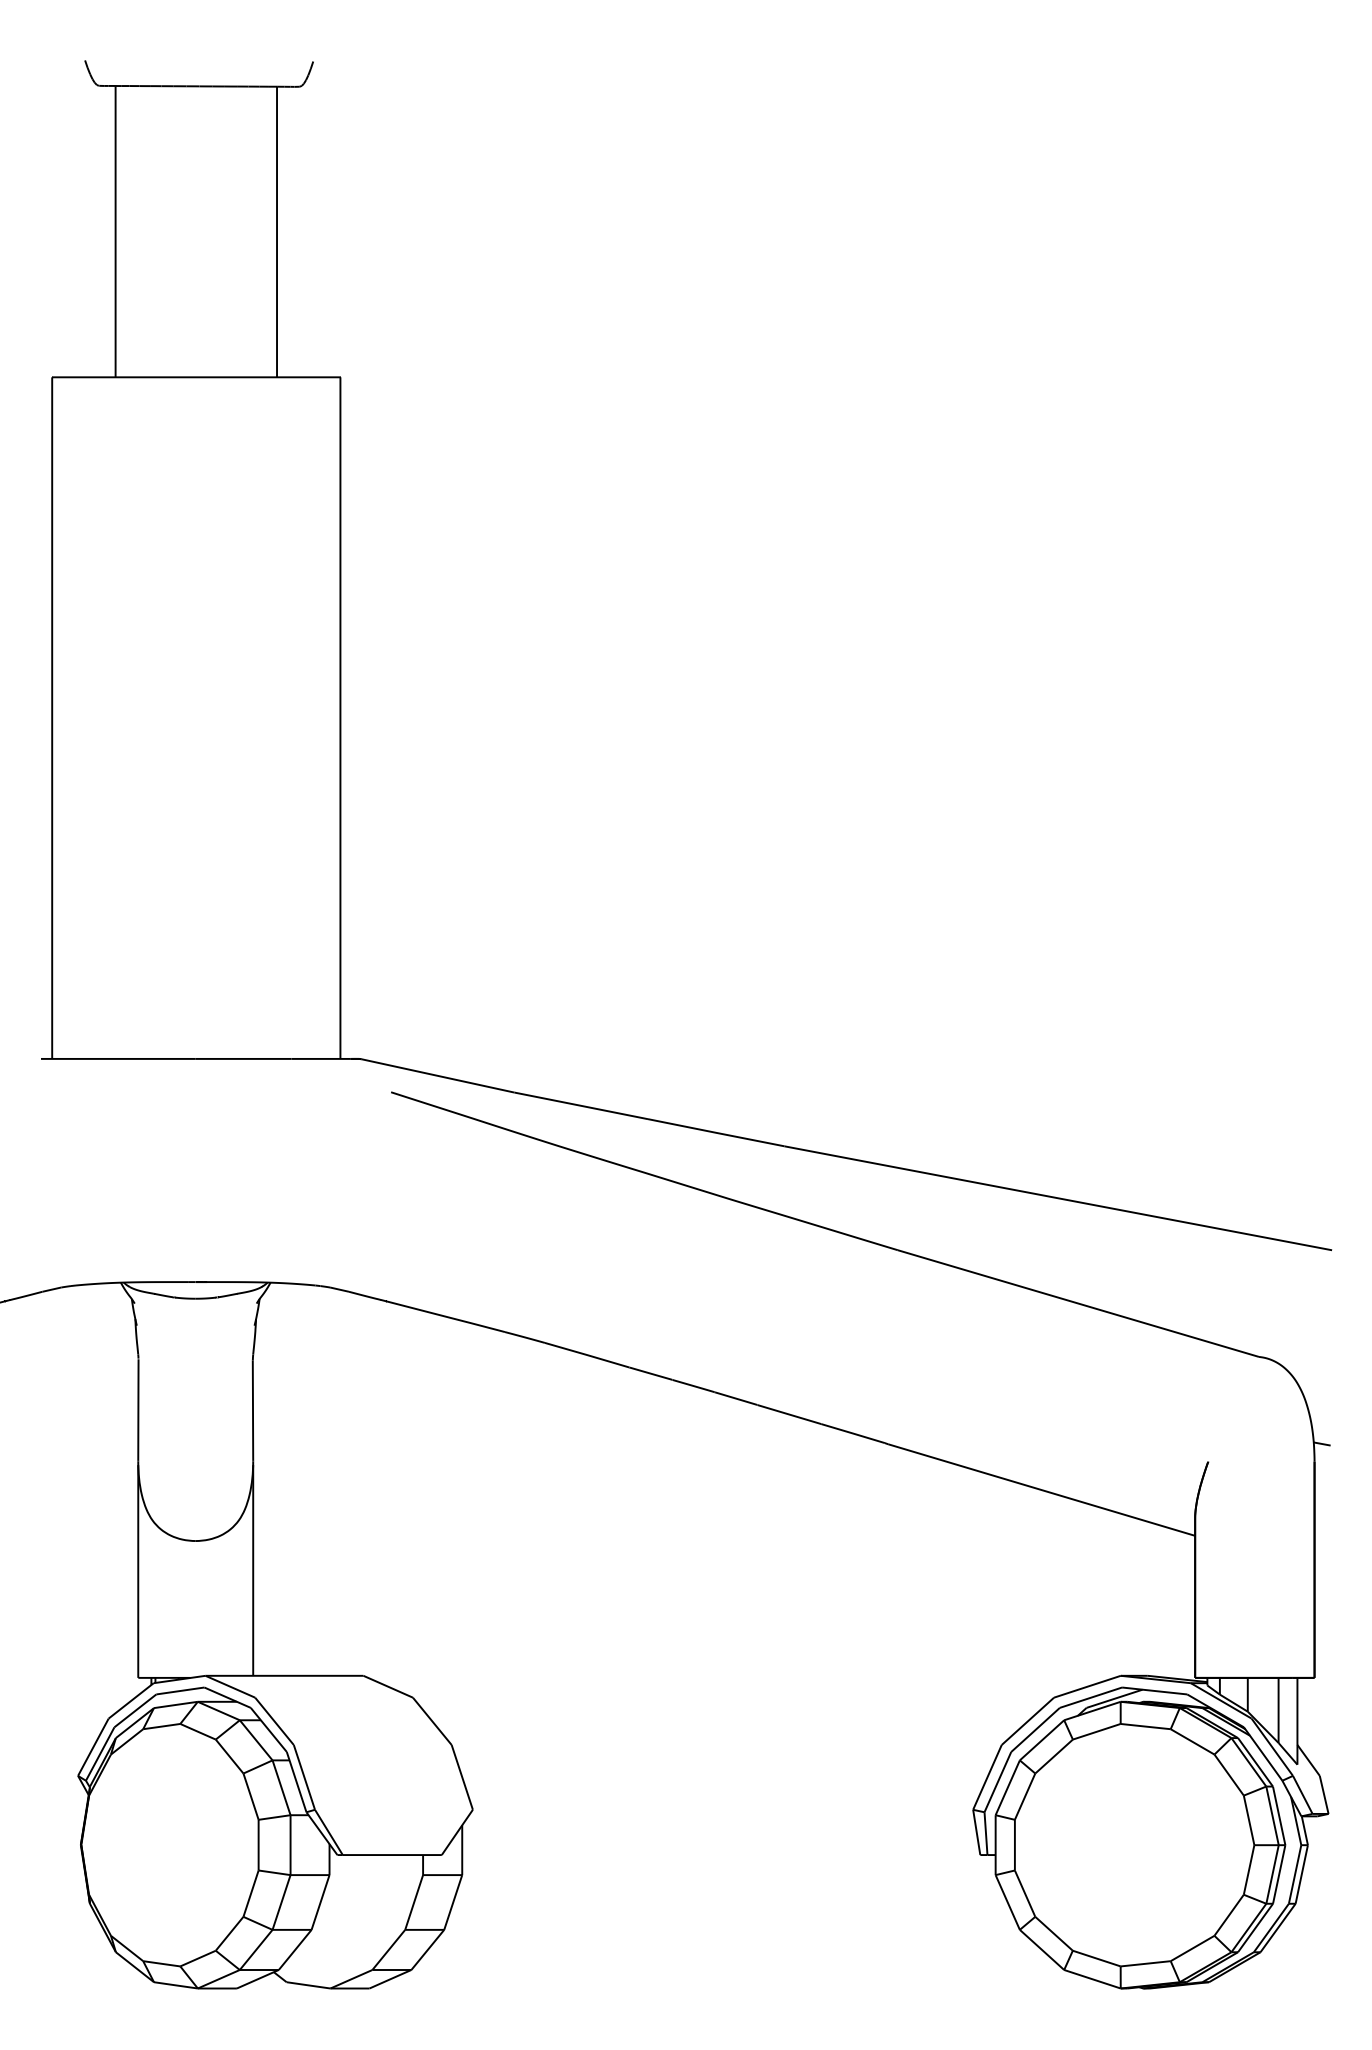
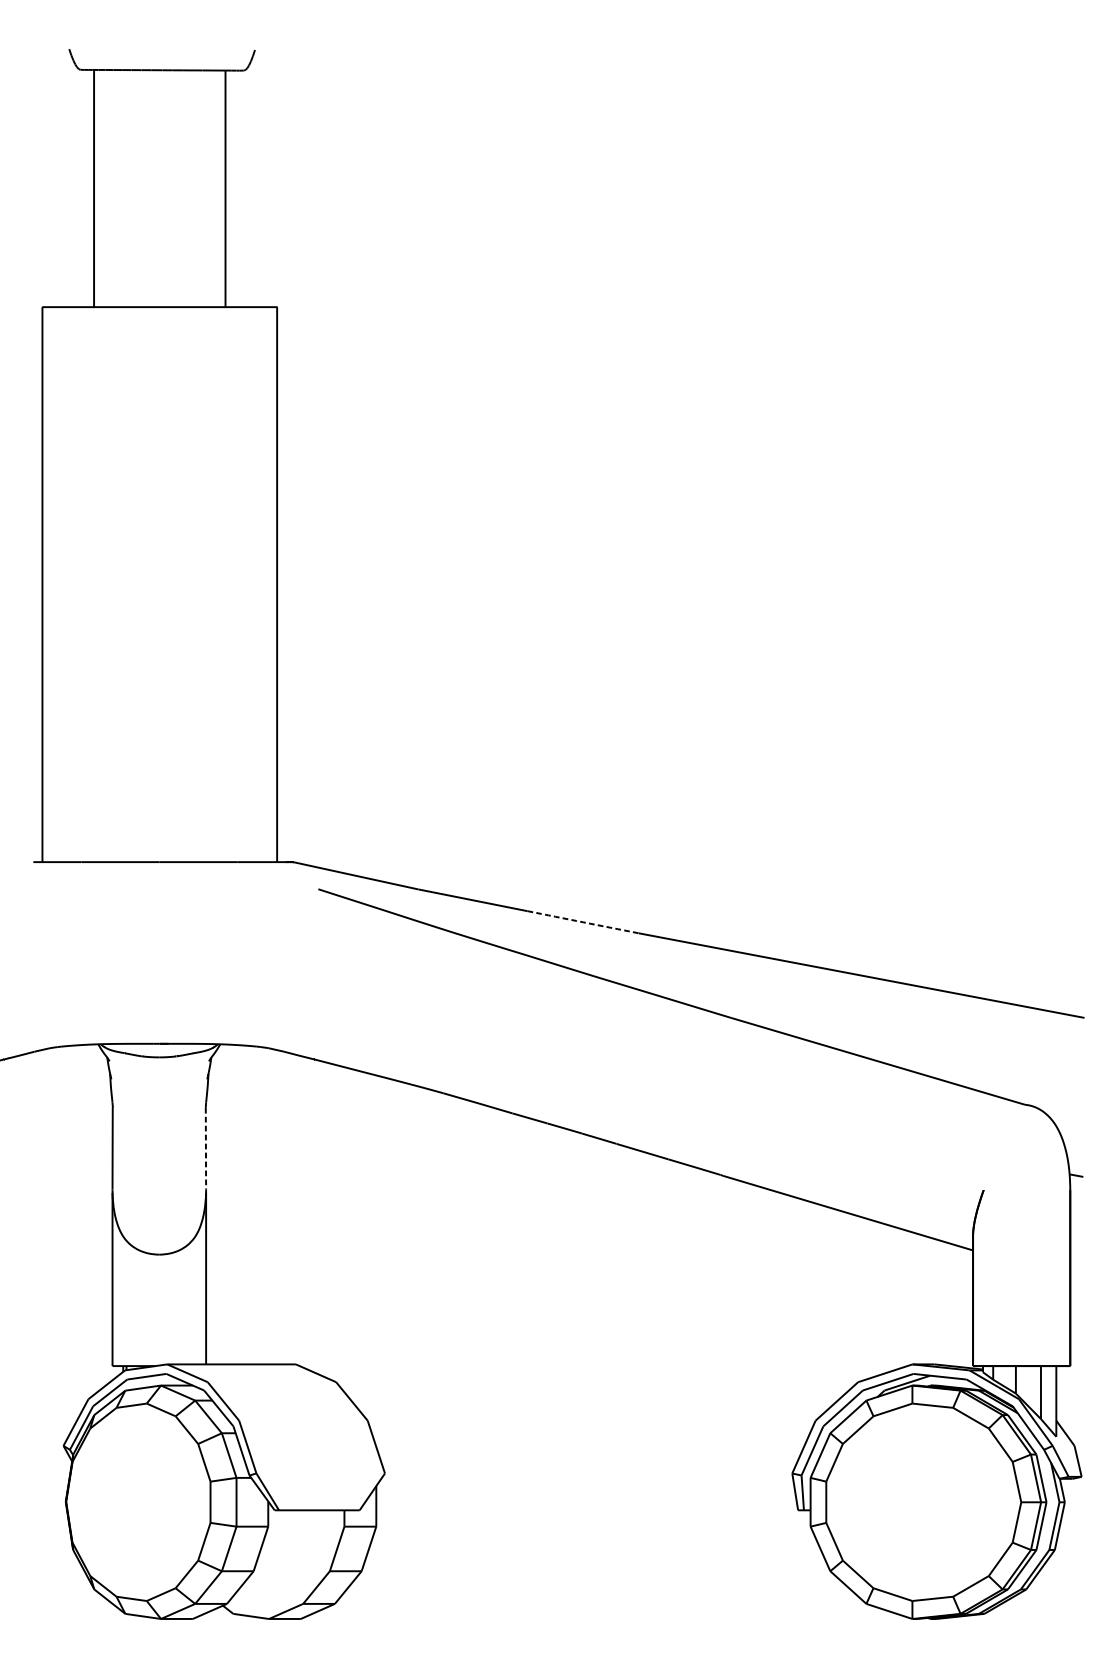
arc: (716, 1132) -> (583, 922), solid -> dashed
line: (253, 1411) -> (206, 1149), solid -> dashed

